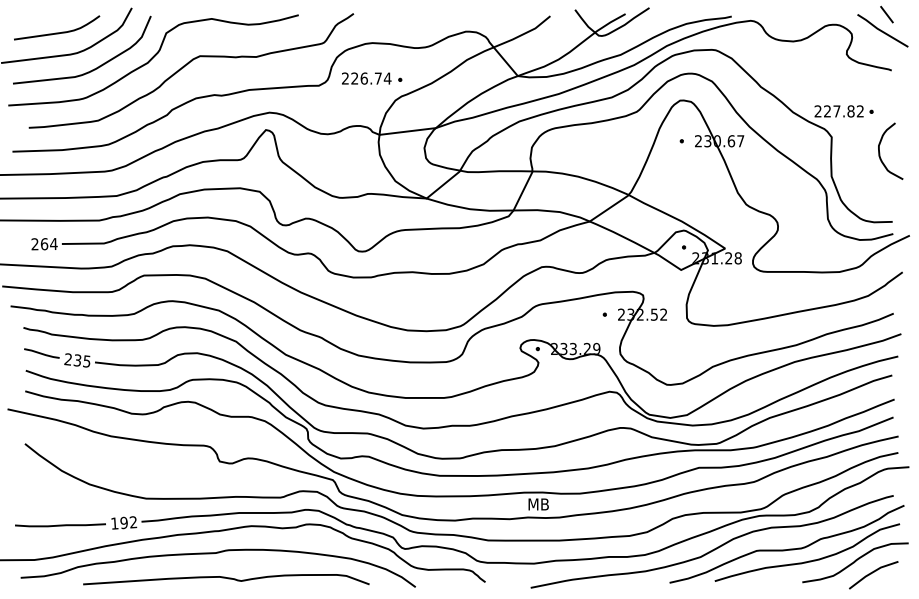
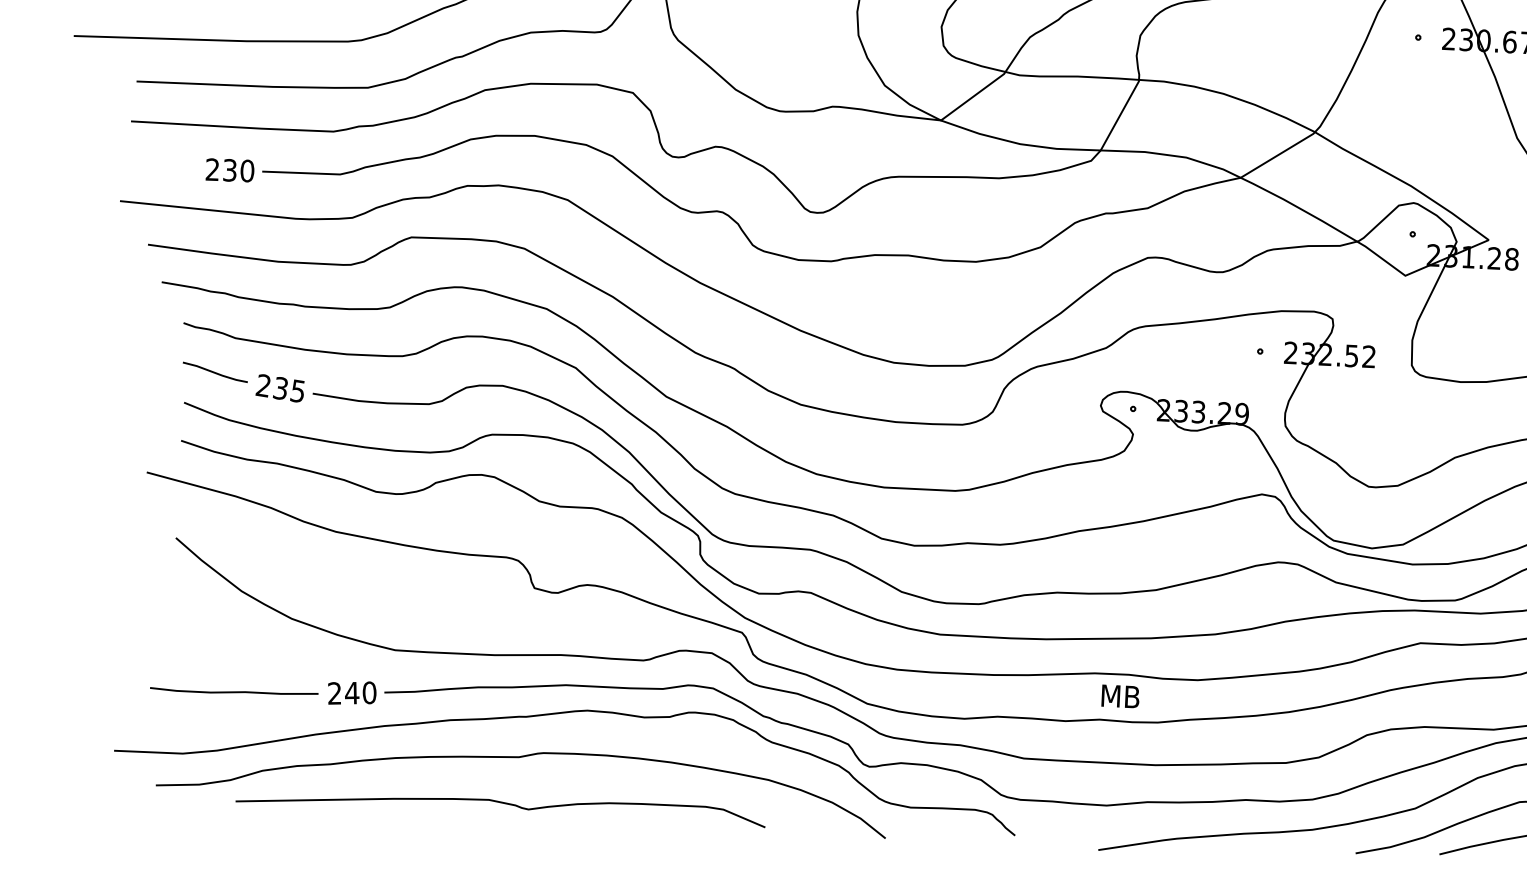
text: (48, 244) -> (237, 171), 264 -> 230
text: (124, 522) -> (352, 692), 192 -> 240
curve: (226, 578) -> (501, 803), moved

